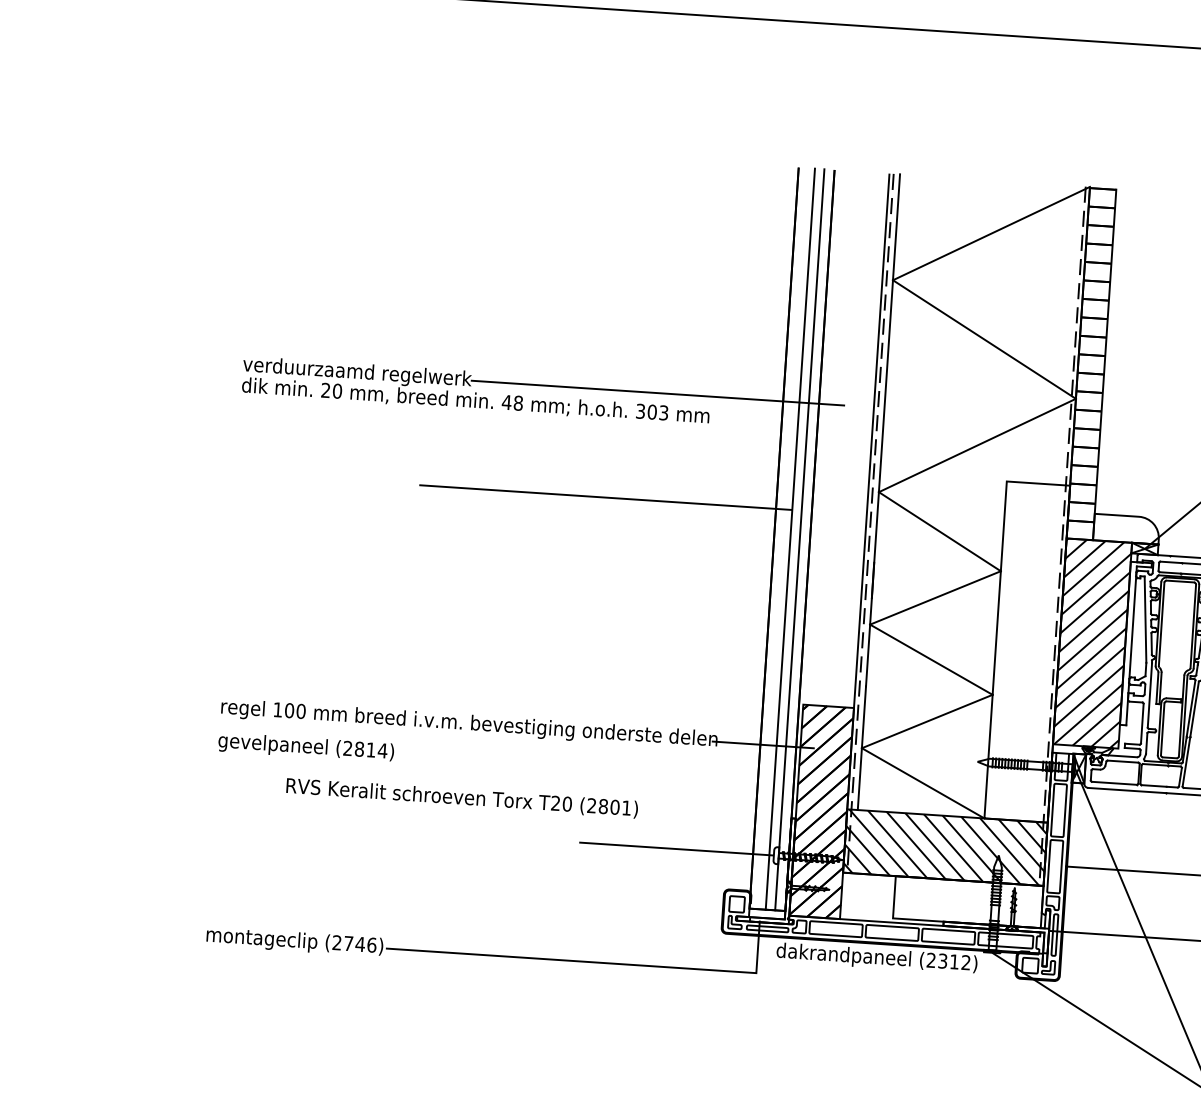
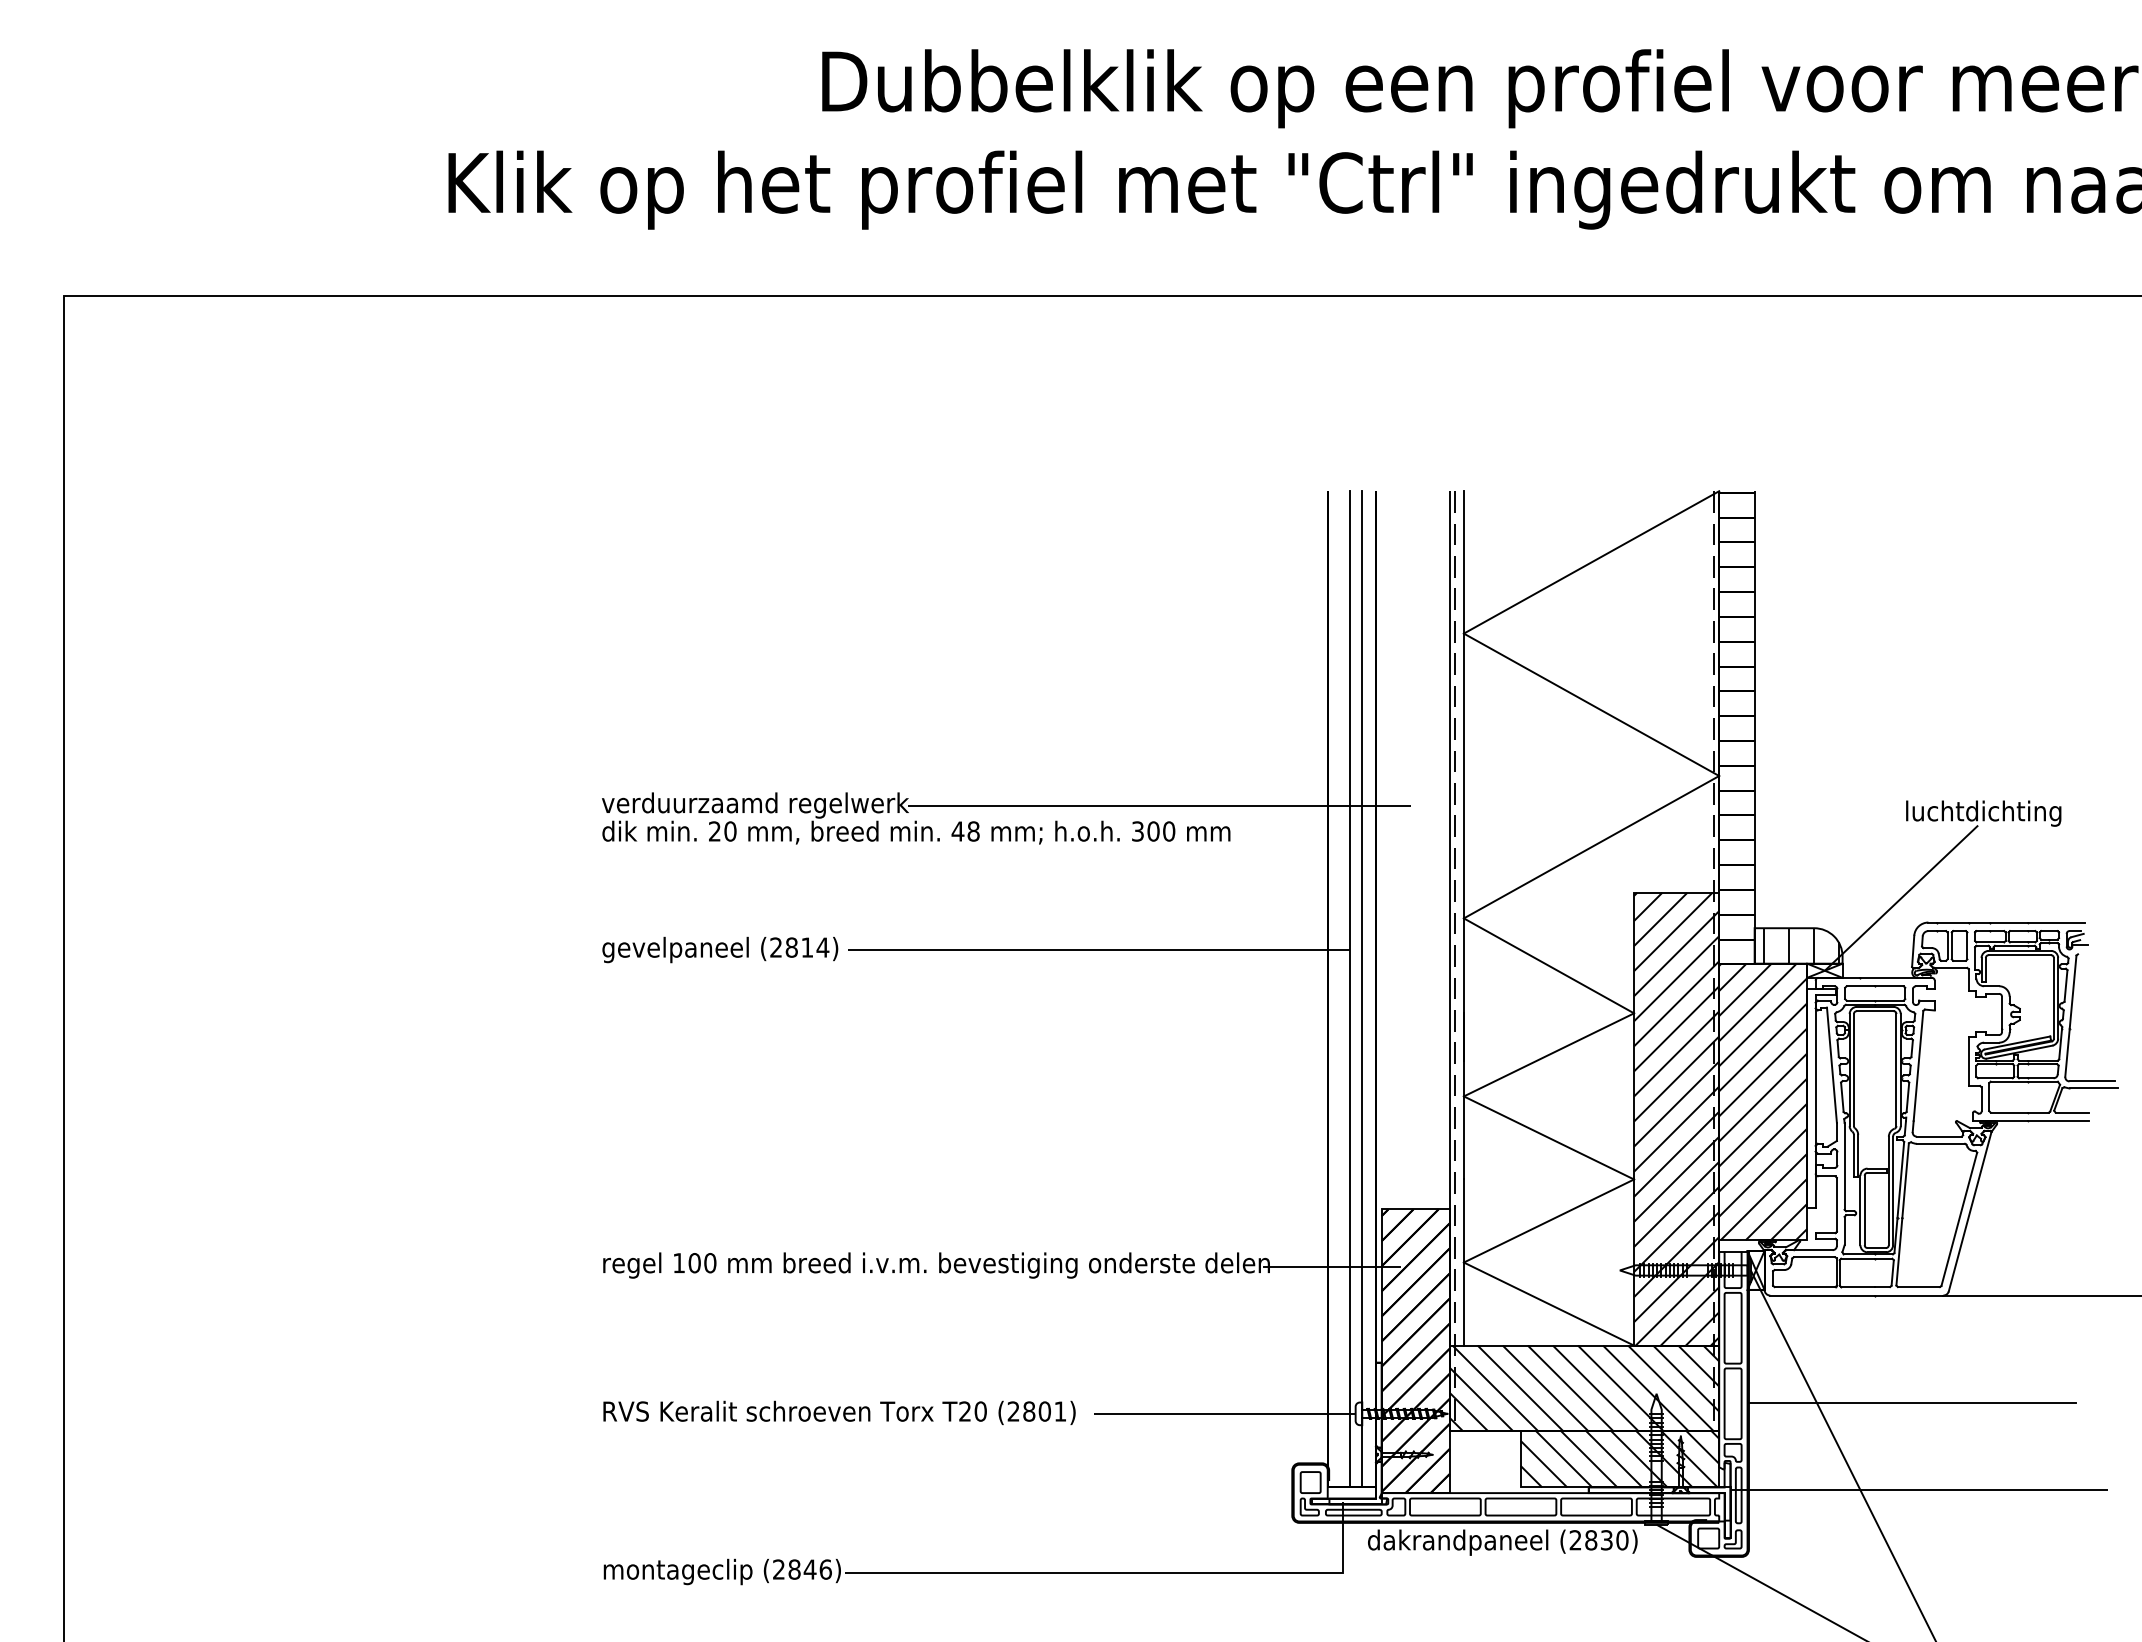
text: (664, 412) -> (1169, 831), 303 -> 300
hatch: (1128, 529) -> (1801, 945), added
hatch: (1027, 651) -> (1676, 1118), added
text: (306, 747) -> (720, 949), moved
text: (462, 797) -> (839, 1412), moved
hatch: (968, 901) -> (1619, 1458), added
text: (348, 943) -> (794, 1569), (2746) -> (2846)
text: (954, 962) -> (1606, 1540), (2312) -> (2830)

